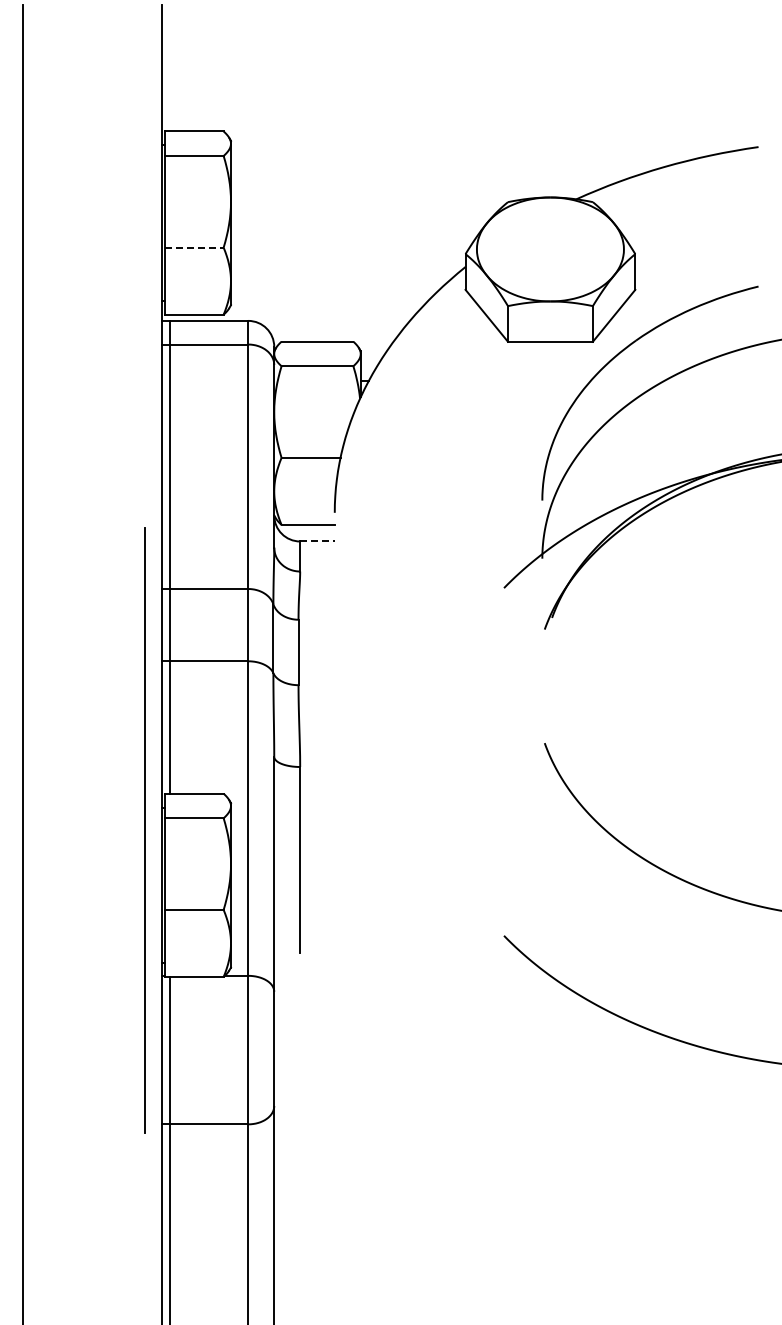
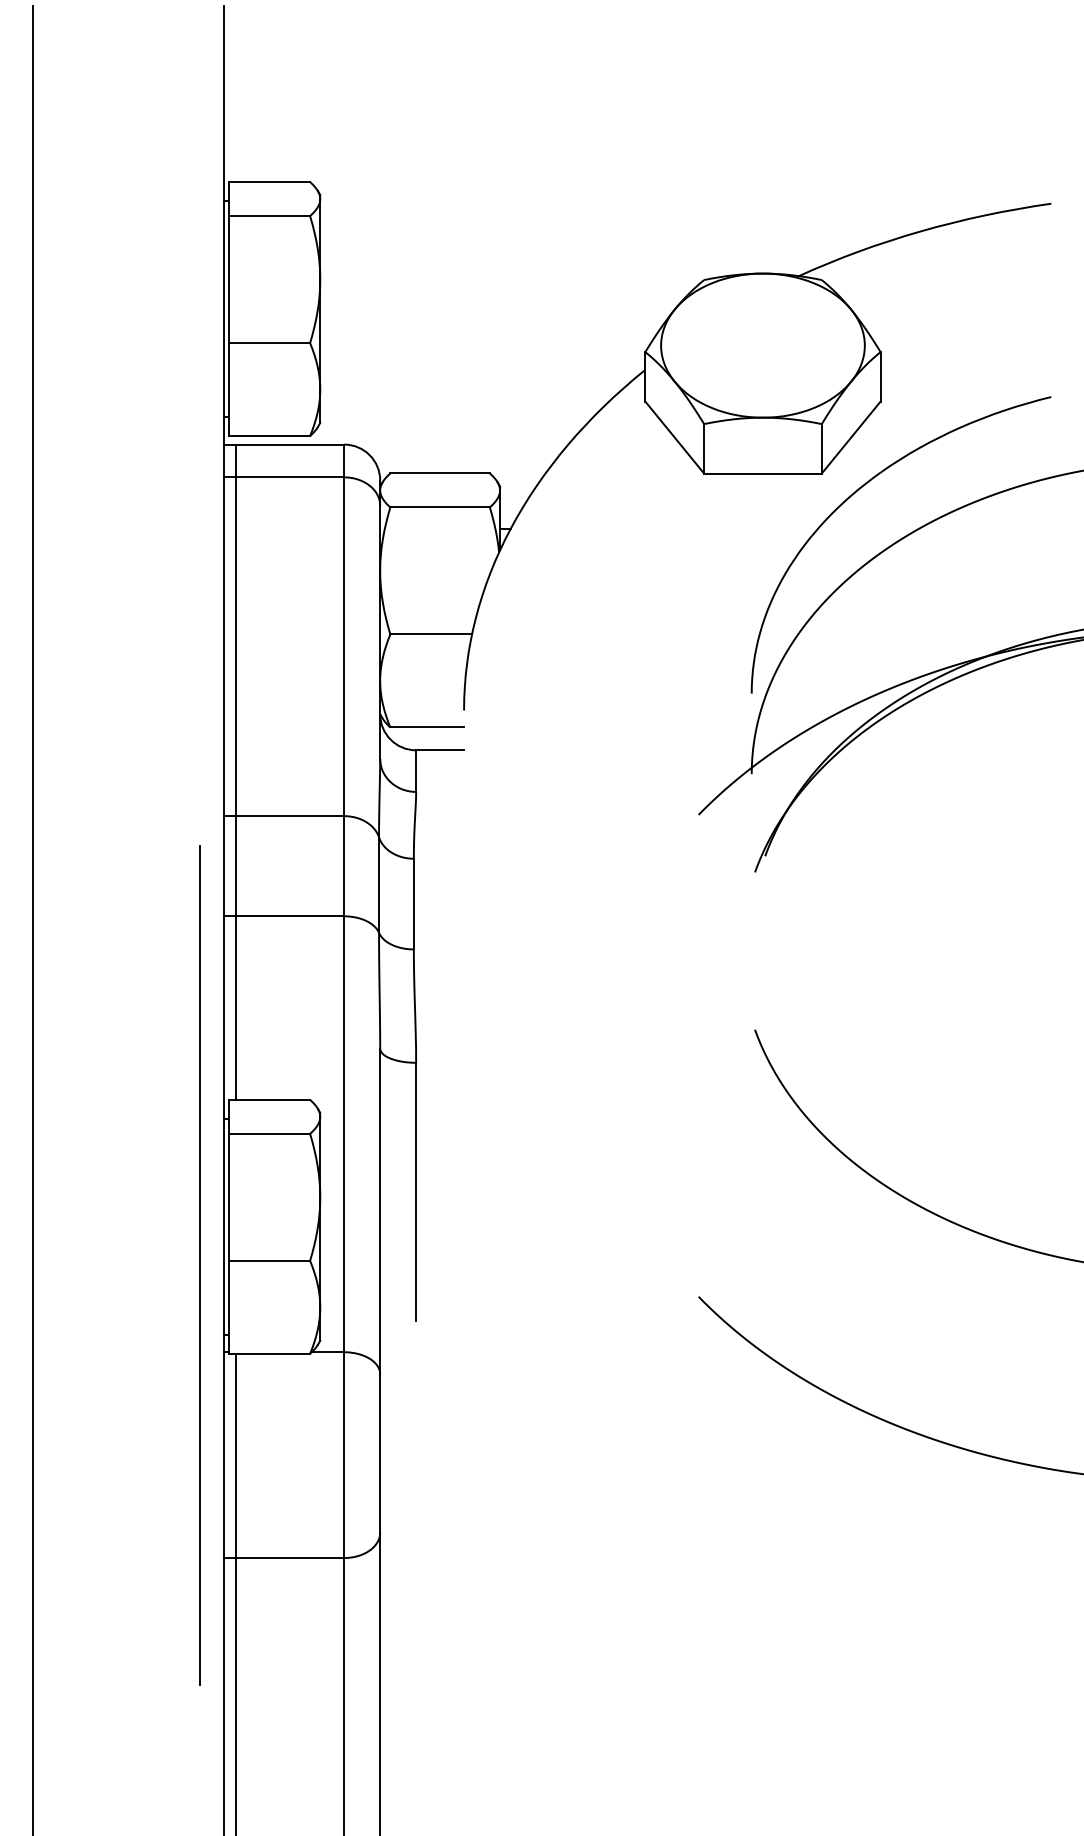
line: (194, 247) -> (269, 342), dashed -> solid
line: (317, 541) -> (440, 750), dashed -> solid
line: (144, 830) -> (200, 1265), moved

